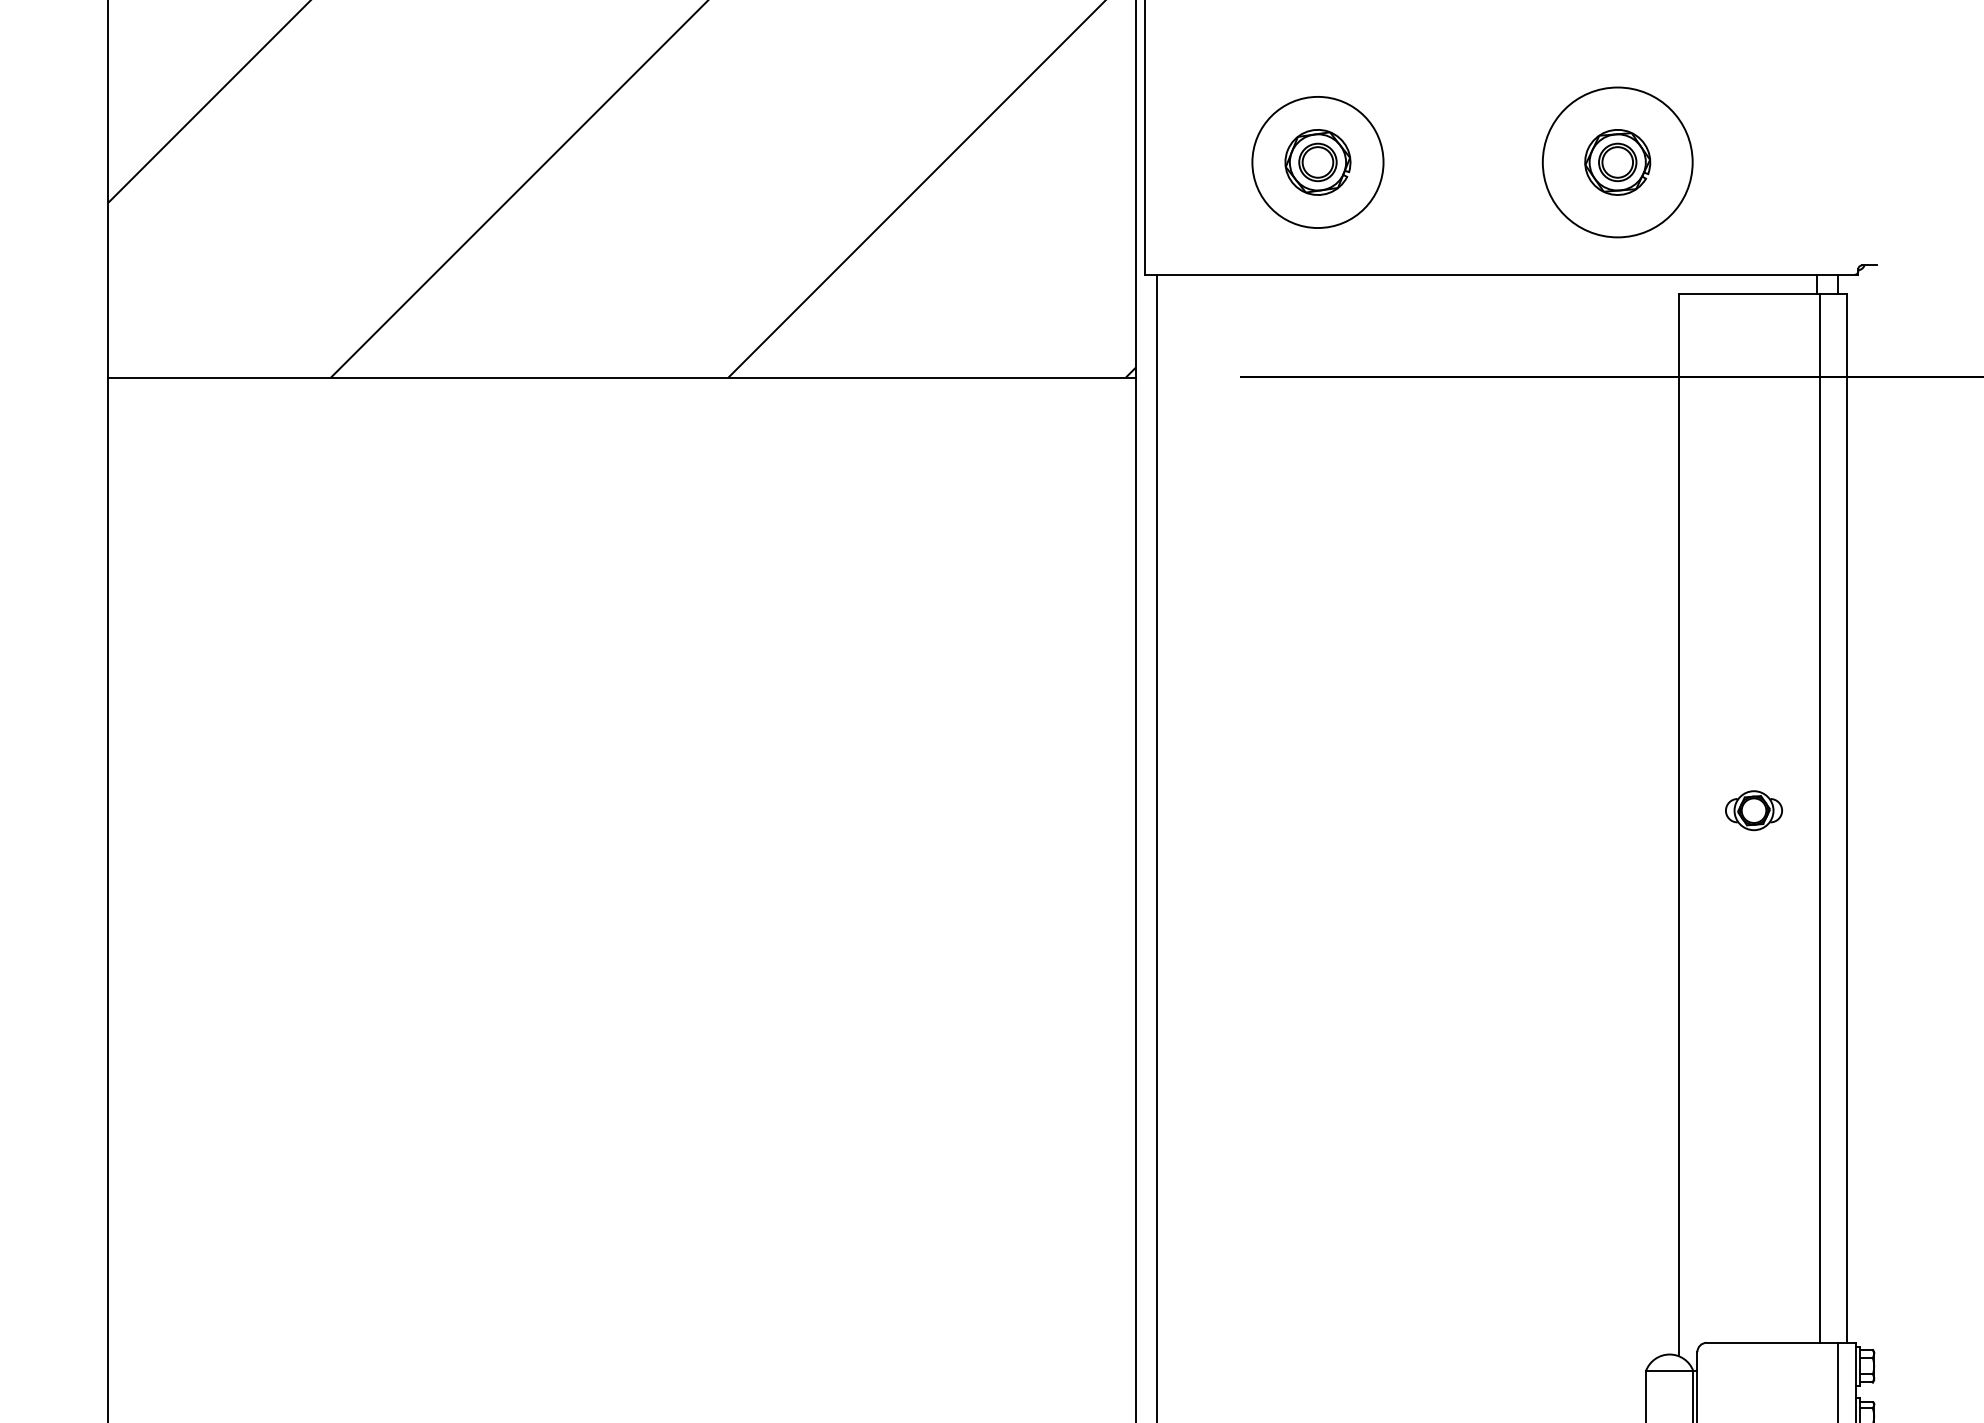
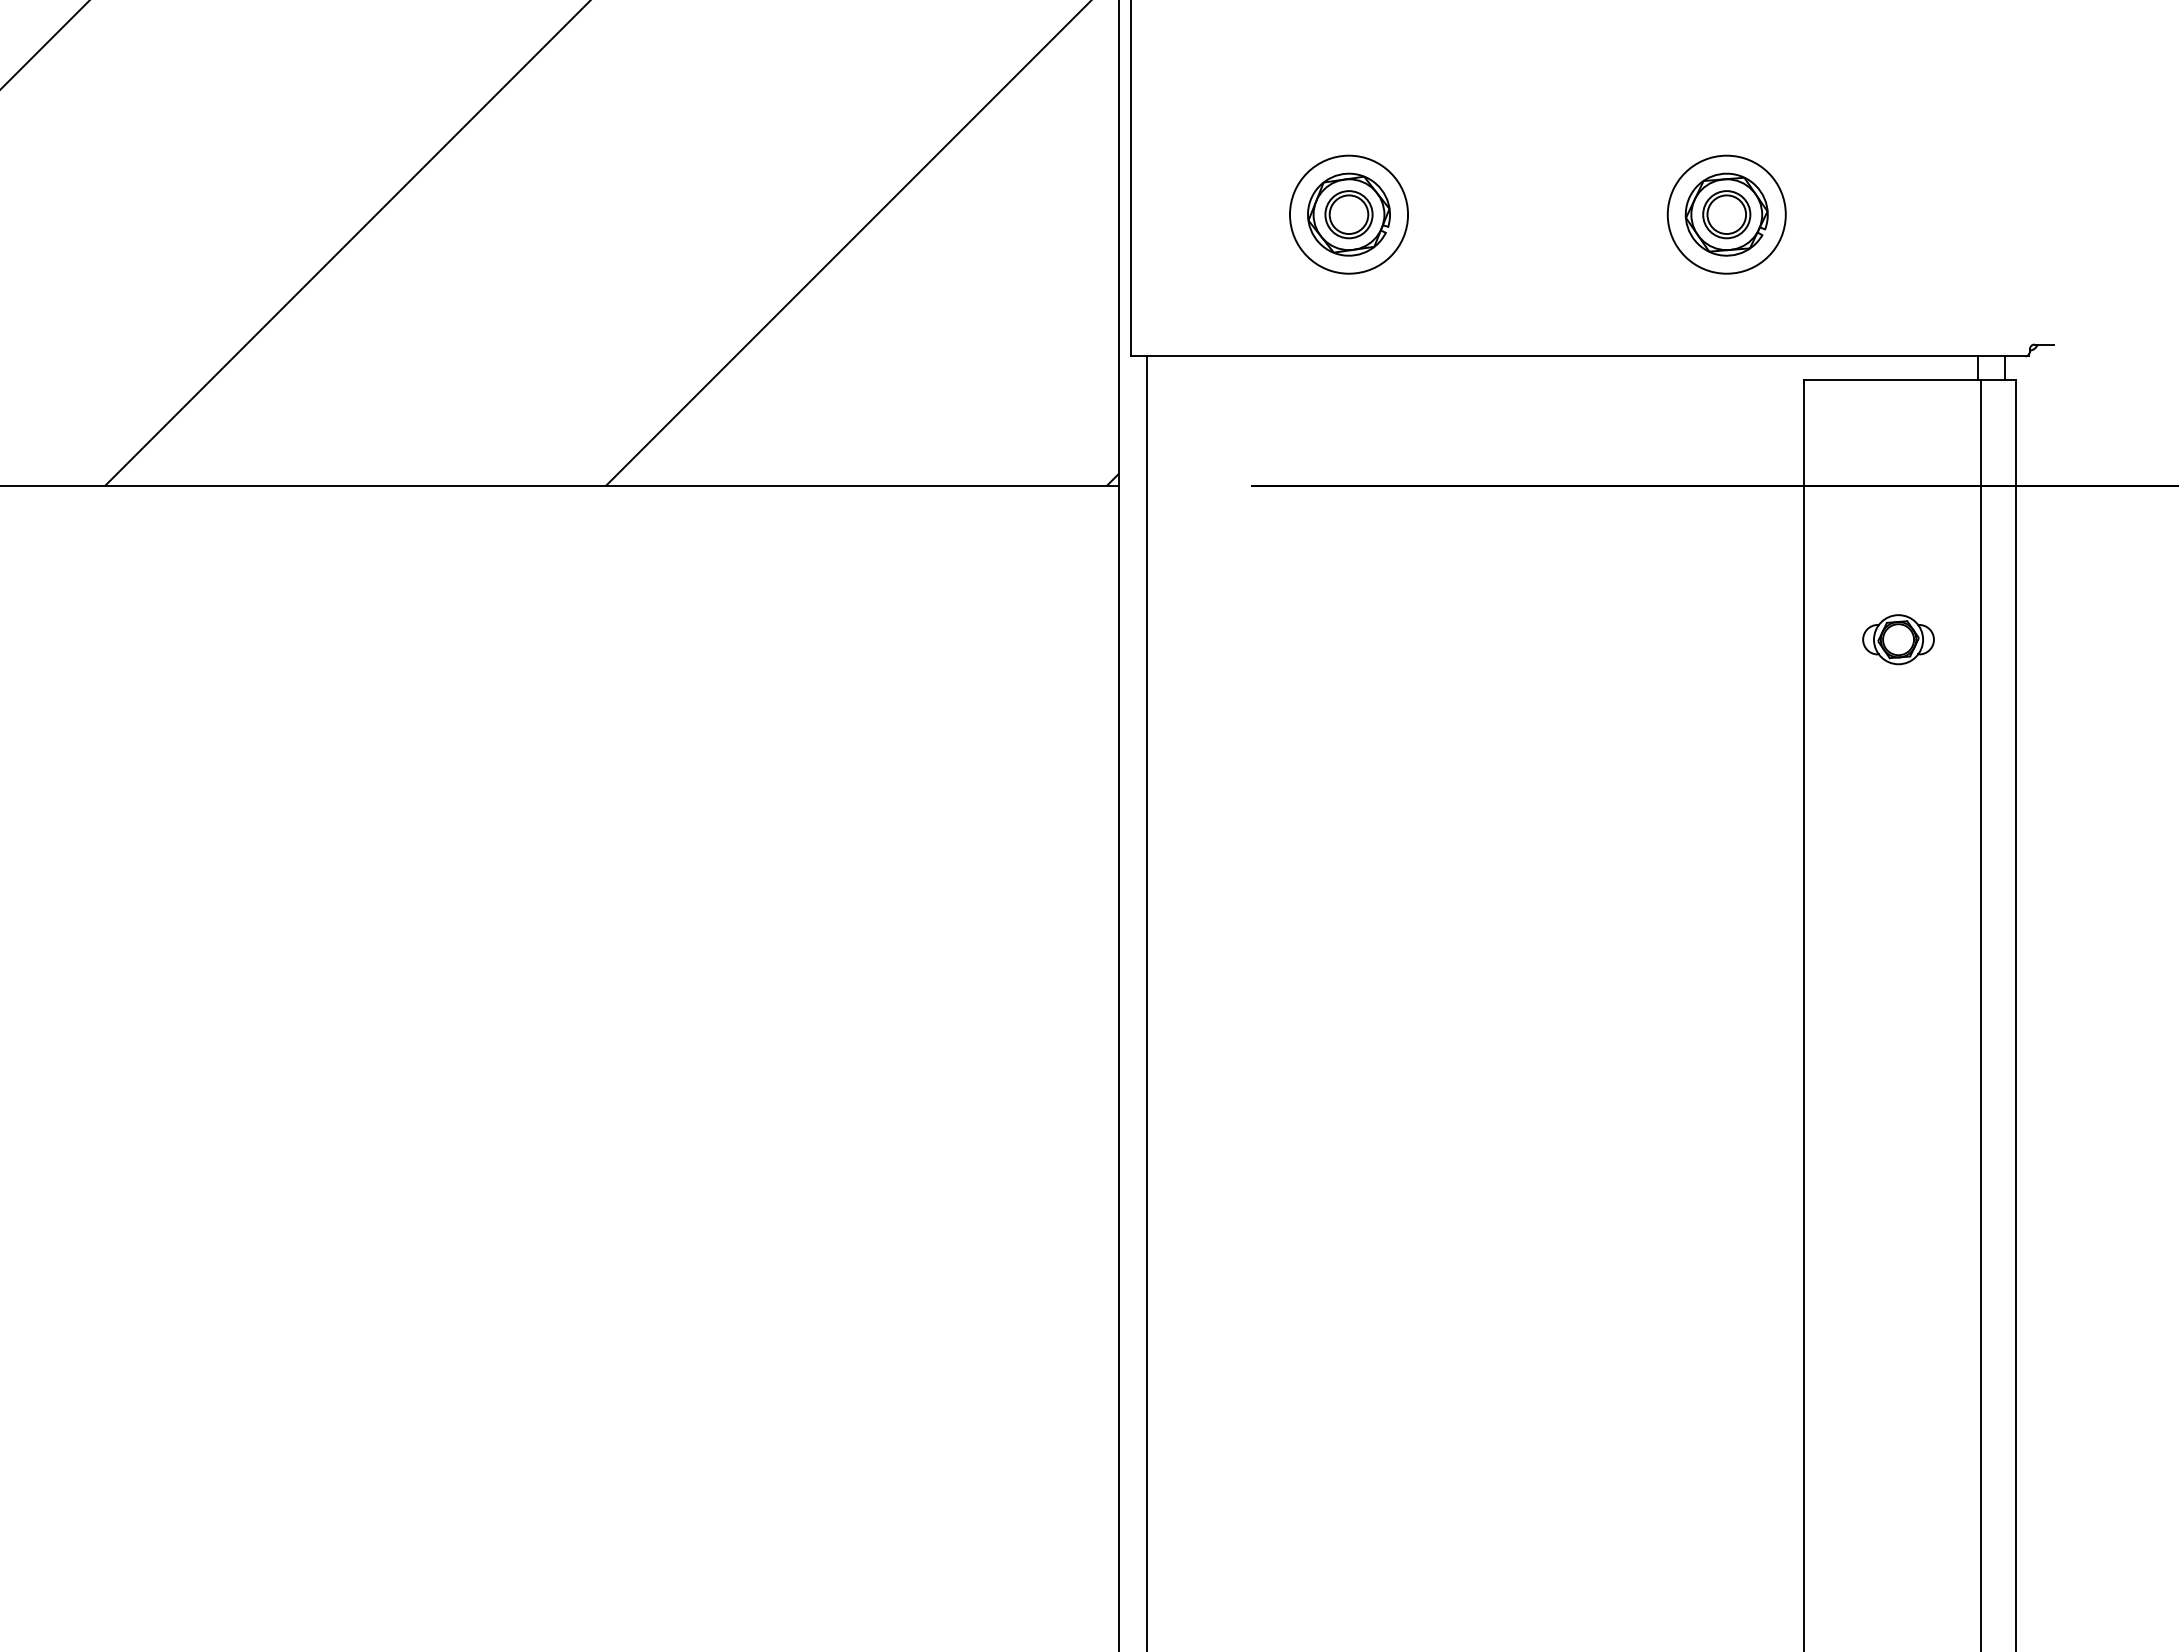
circle: (1317, 162) -> (1348, 214), size x0.71
circle: (1617, 162) -> (1726, 214), size x0.62
part: (1753, 810) -> (1897, 639), moved

